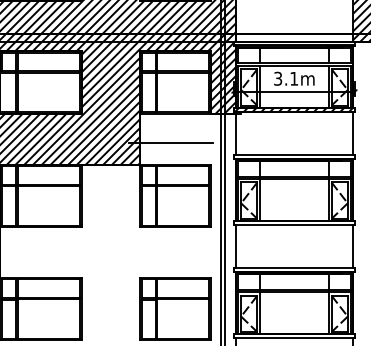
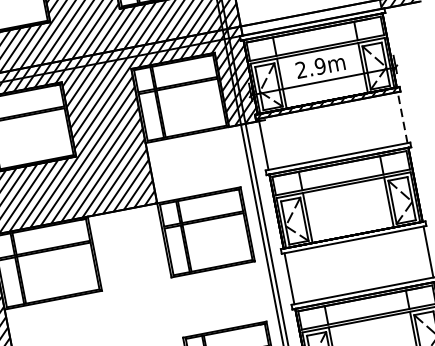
text: (286, 78) -> (311, 67), 3.1m -> 2.9m
line: (353, 133) -> (403, 117), solid -> dashed
line: (170, 142) -> (188, 170), removed

